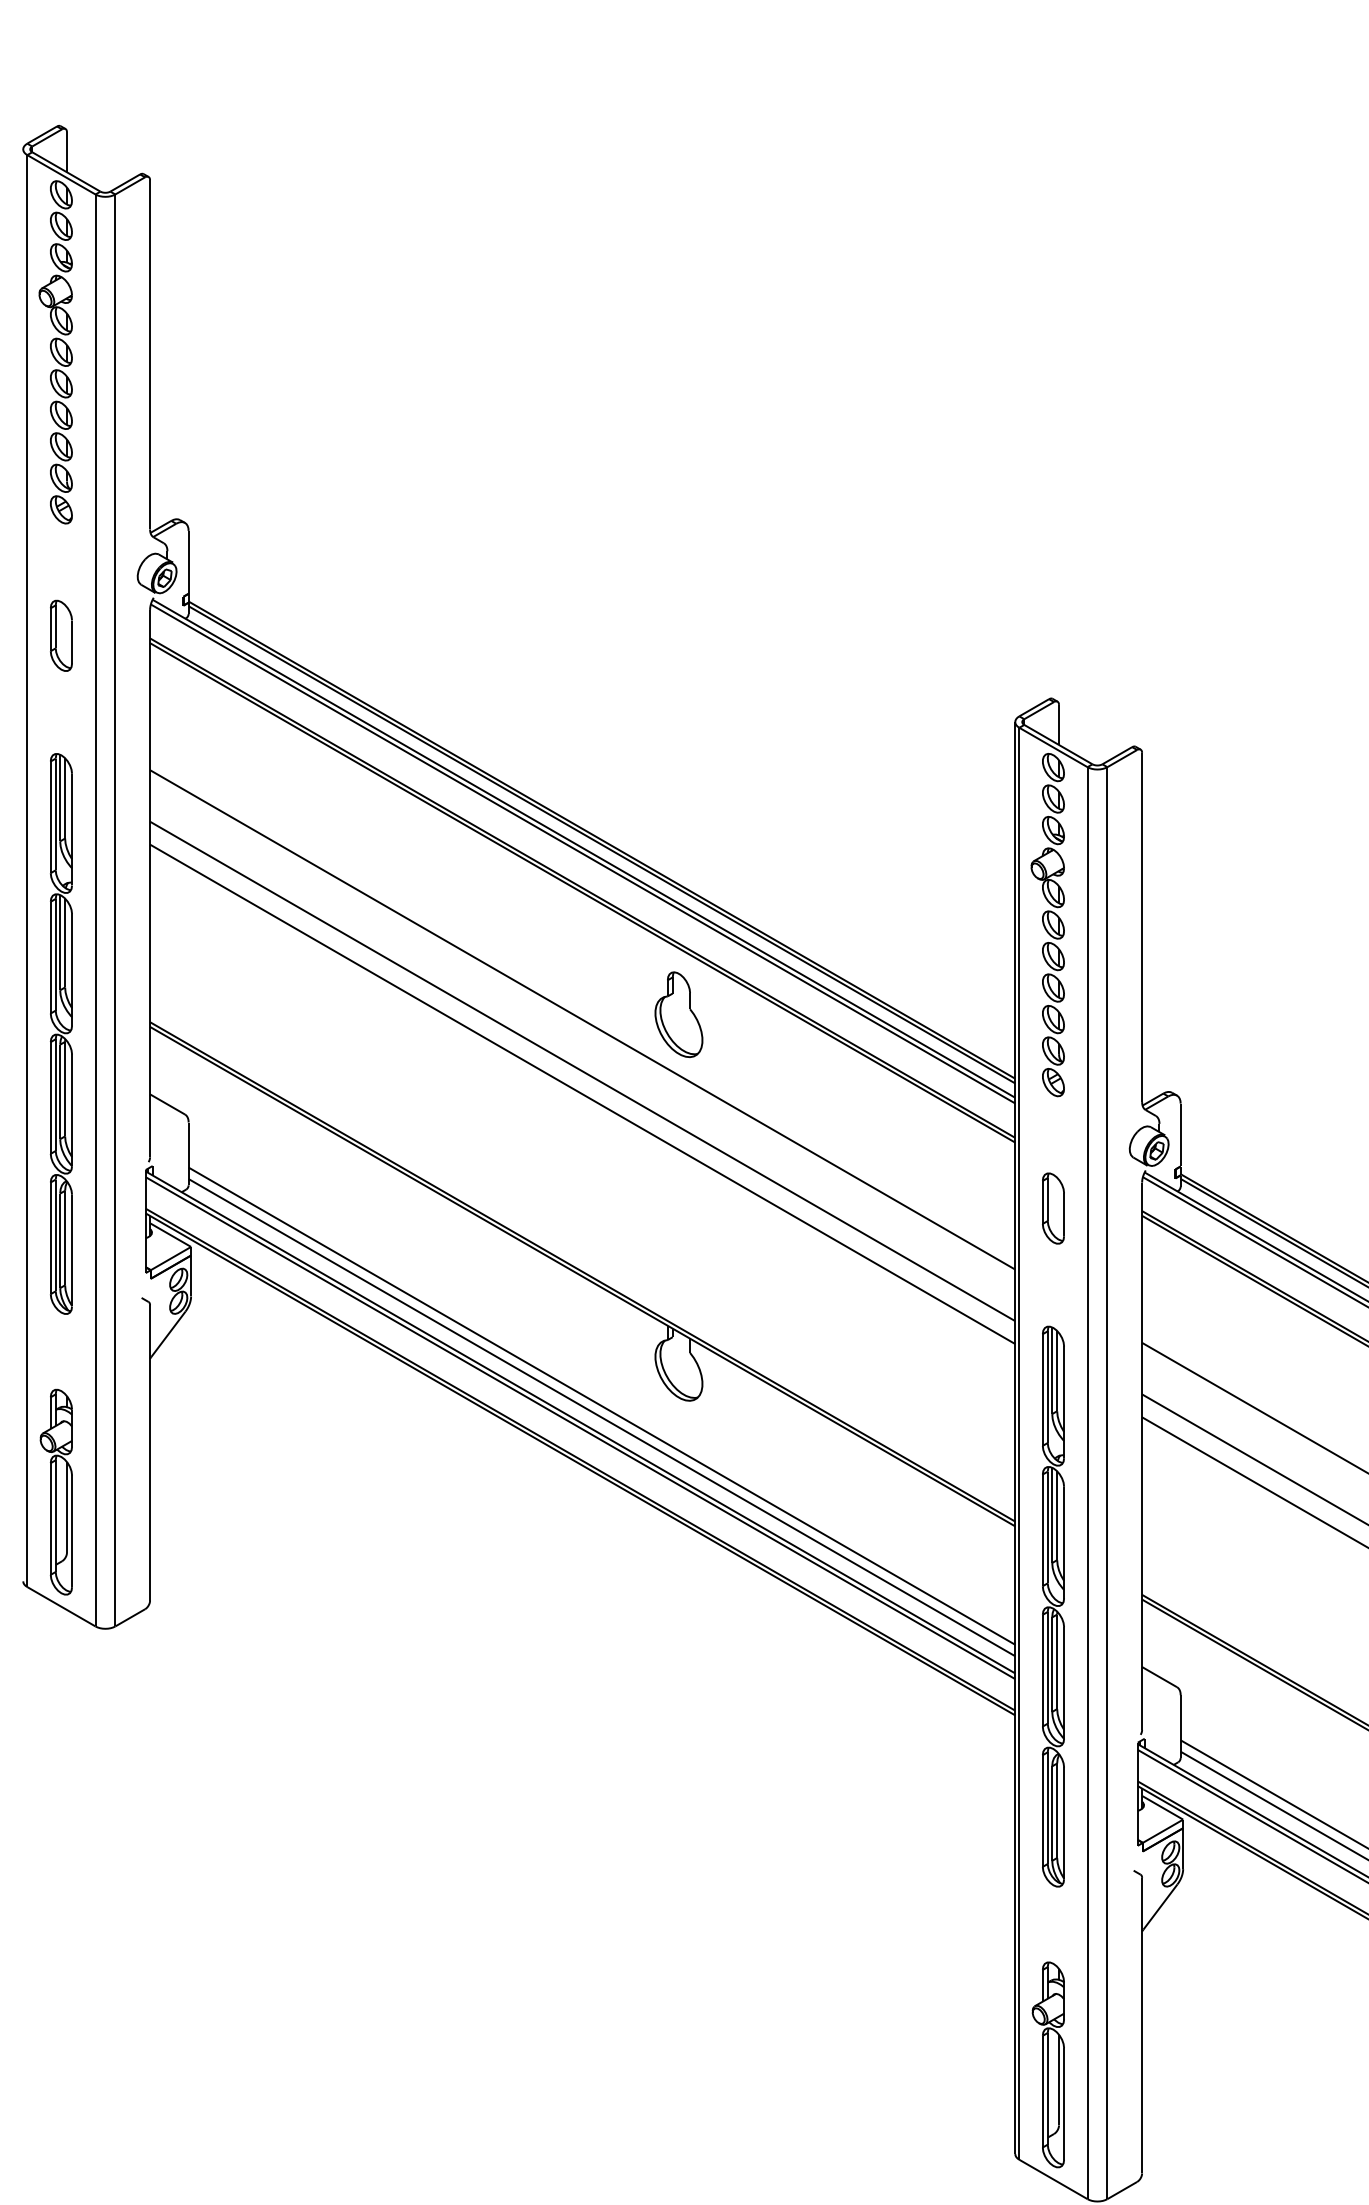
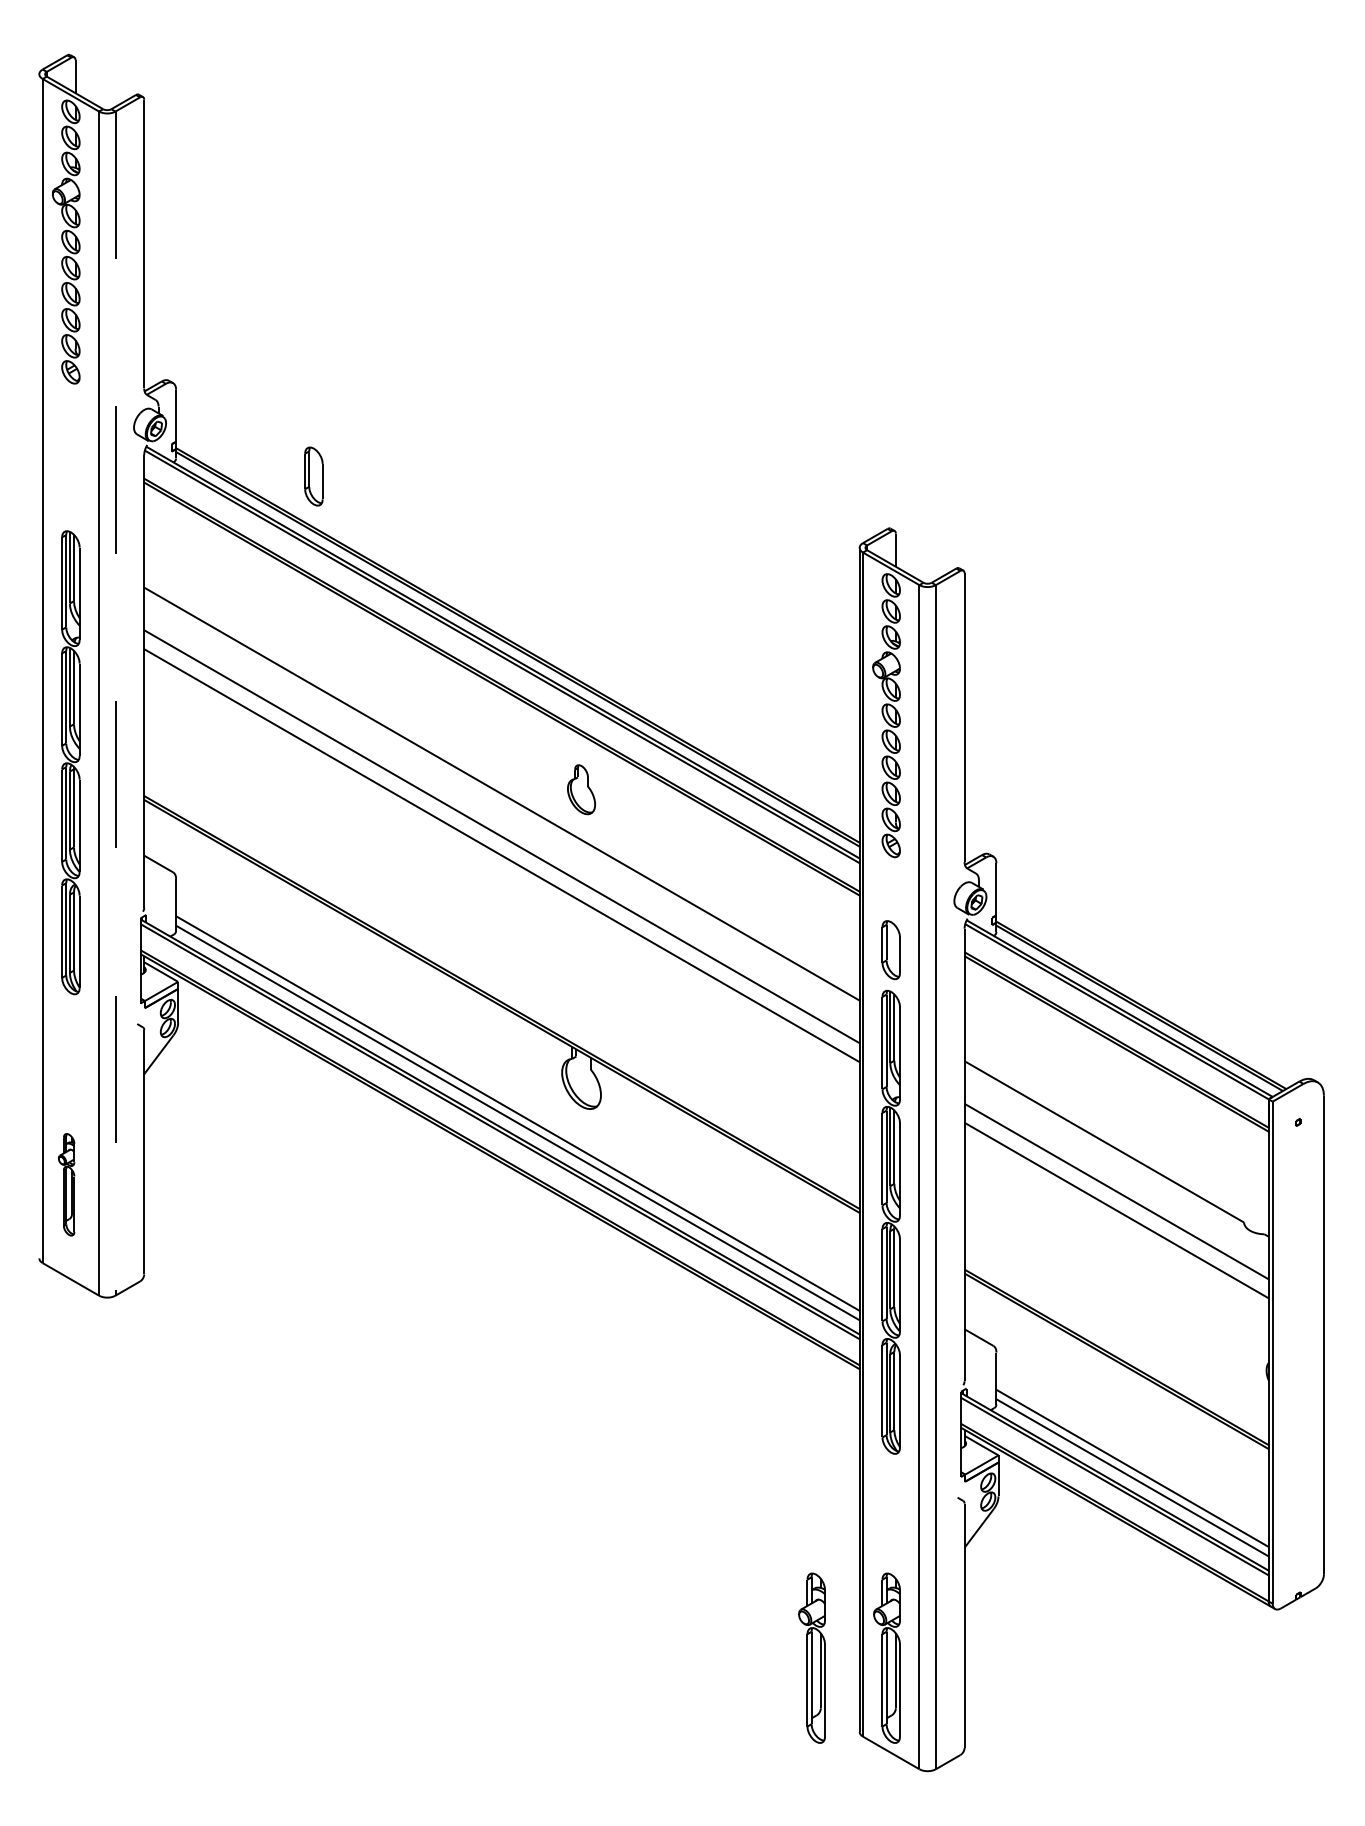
part: (60, 635) -> (313, 476), moved
line: (115, 911) -> (115, 704), solid -> dashed
part: (678, 1014) -> (581, 789), size x0.7
part: (60, 1033) -> (70, 762), moved
part: (56, 1491) -> (66, 1184), size x0.6
part: (1052, 1605) -> (890, 1221), moved
part: (957, 2063) -> (811, 1657), added

